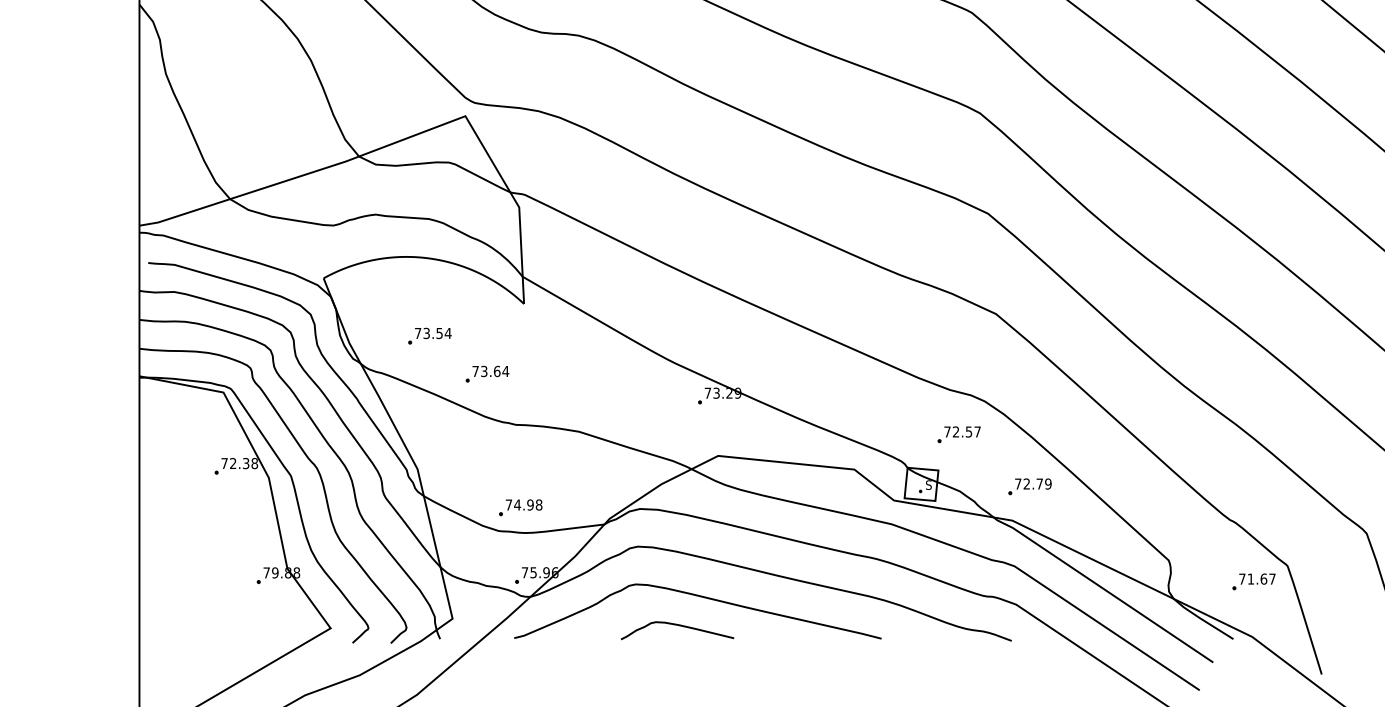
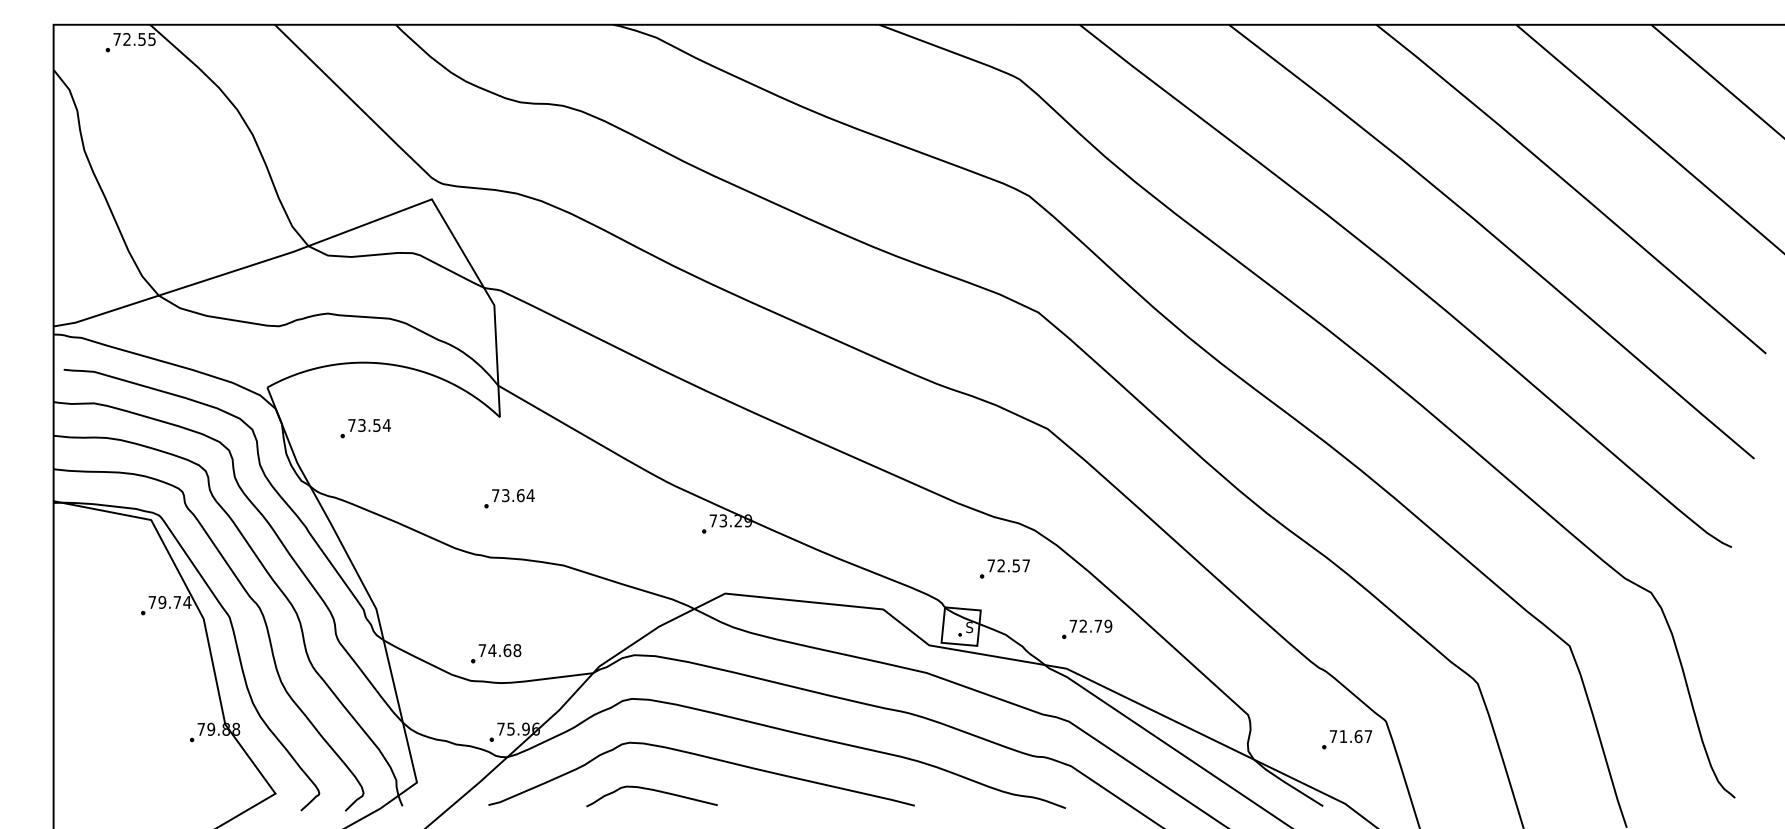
part: (429, 336) -> (365, 428), moved
part: (487, 373) -> (509, 498), moved
text: (243, 462) -> (174, 601), 72.38 -> 79.74
text: (530, 504) -> (507, 650), 74.98 -> 74.68
curve: (679, 626) -> (654, 791), moved

